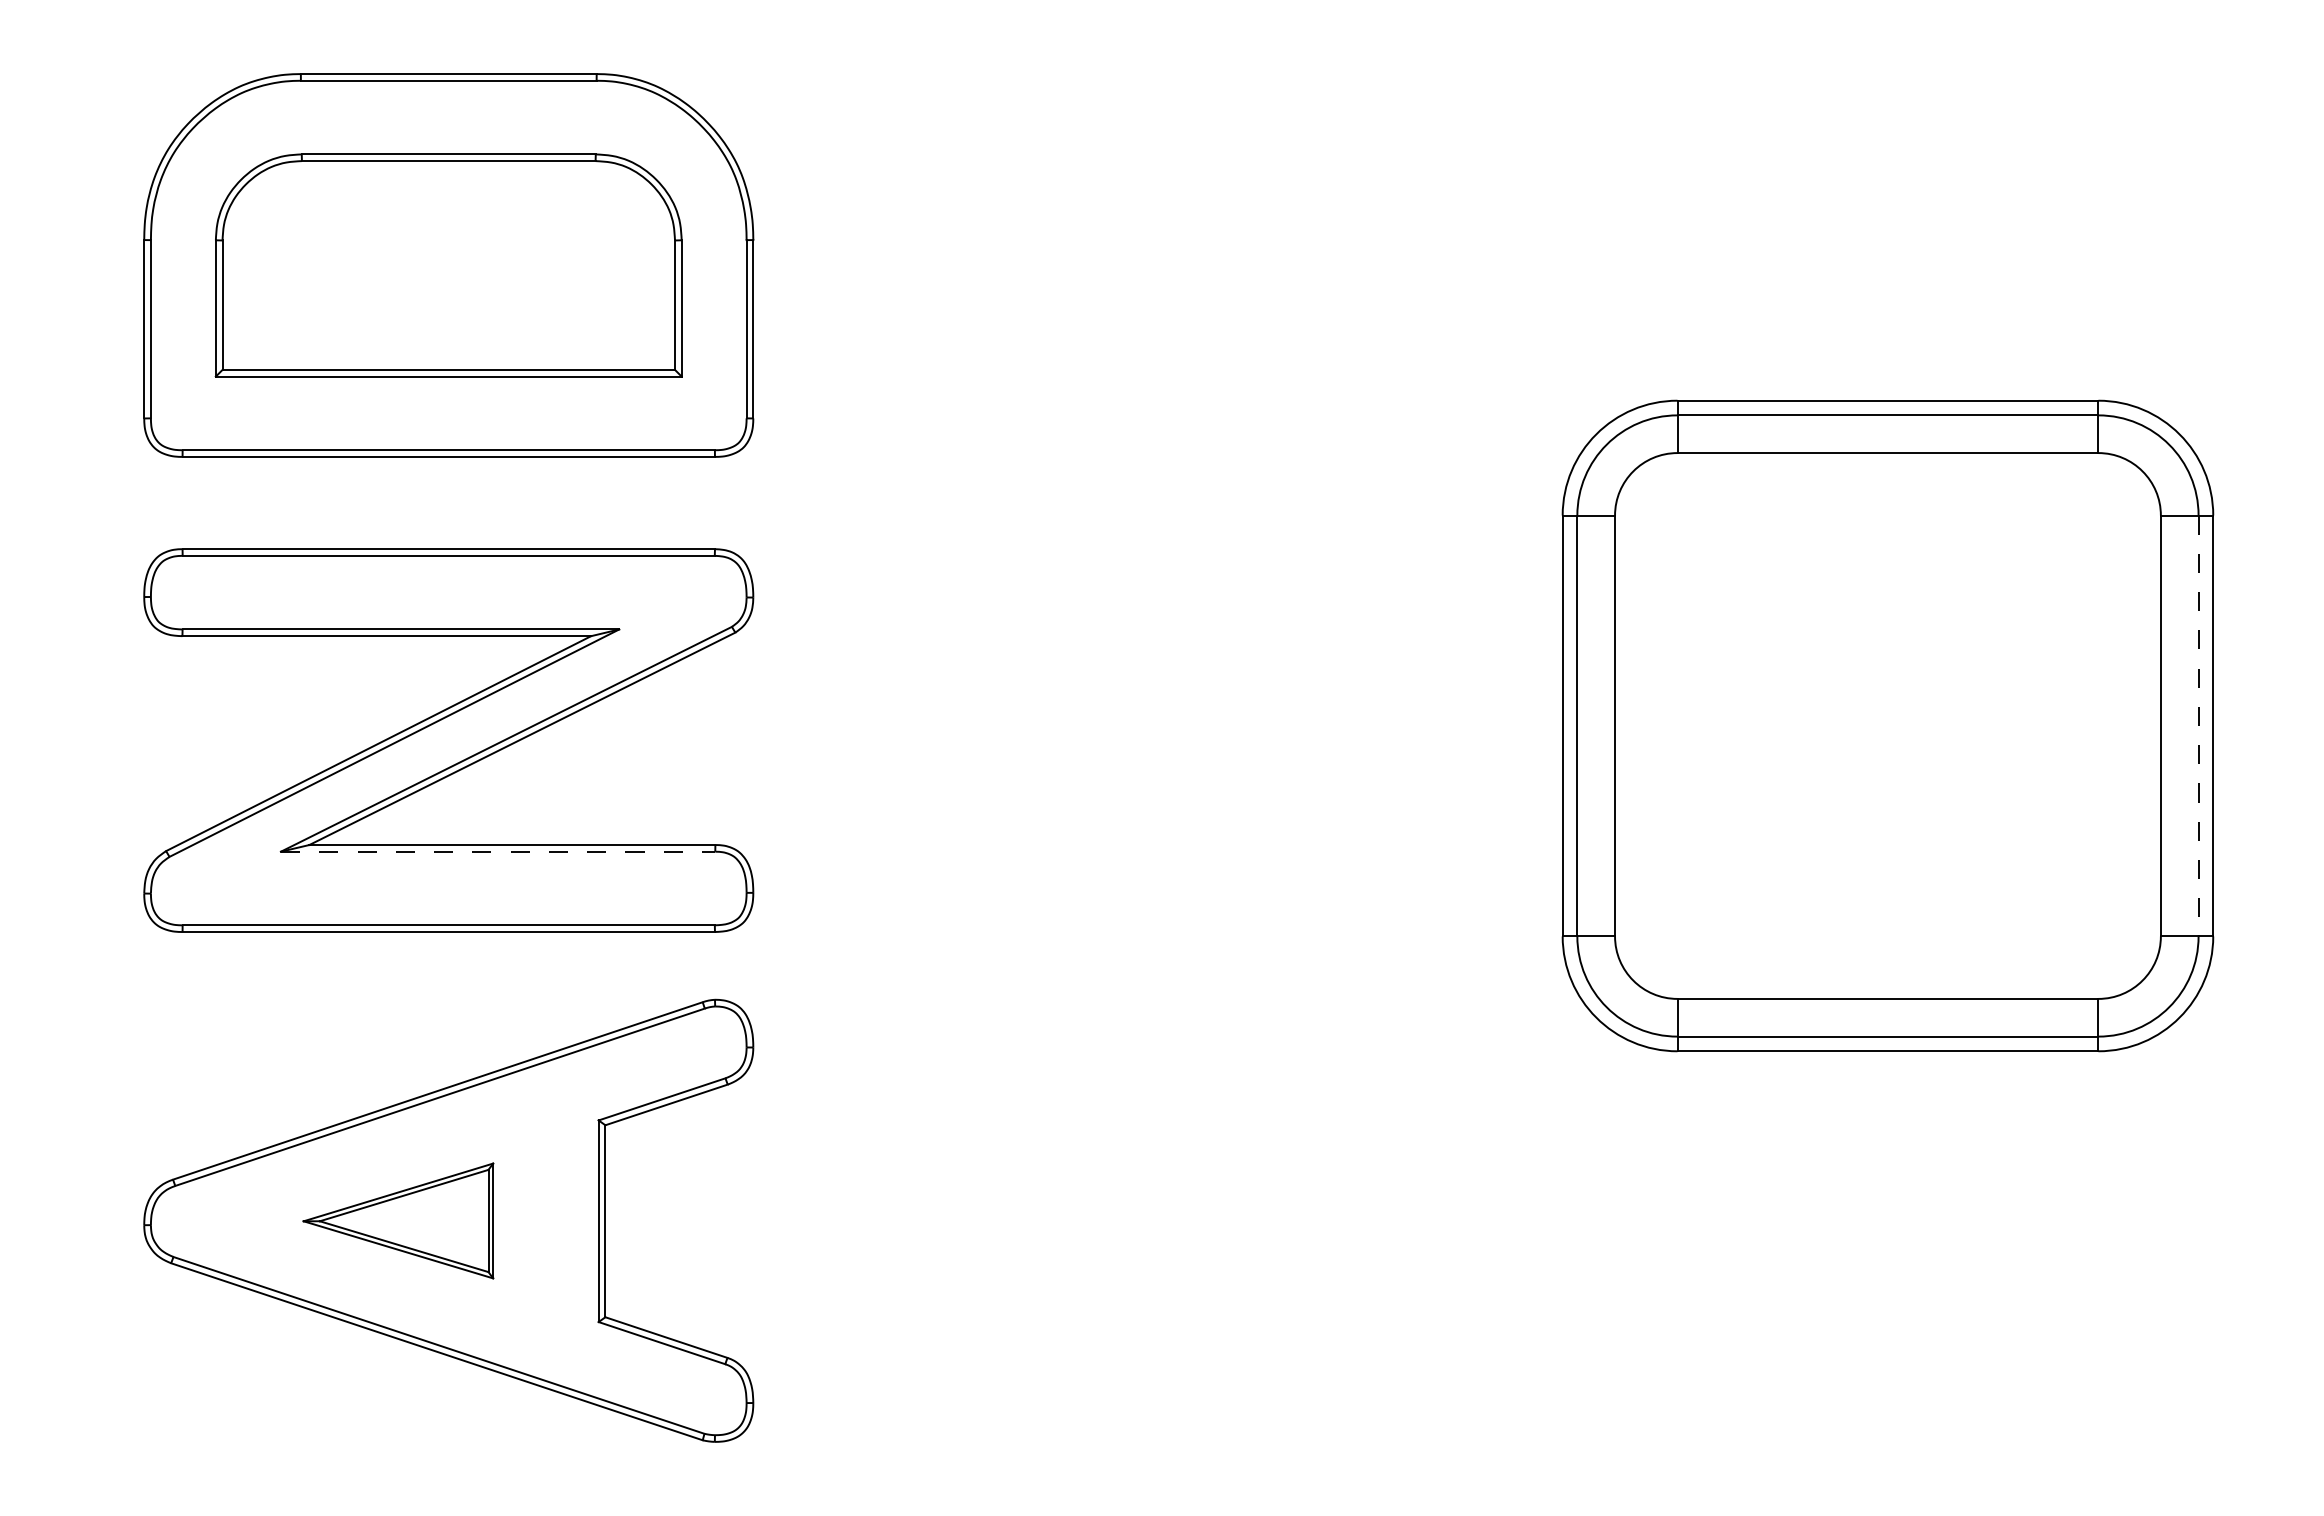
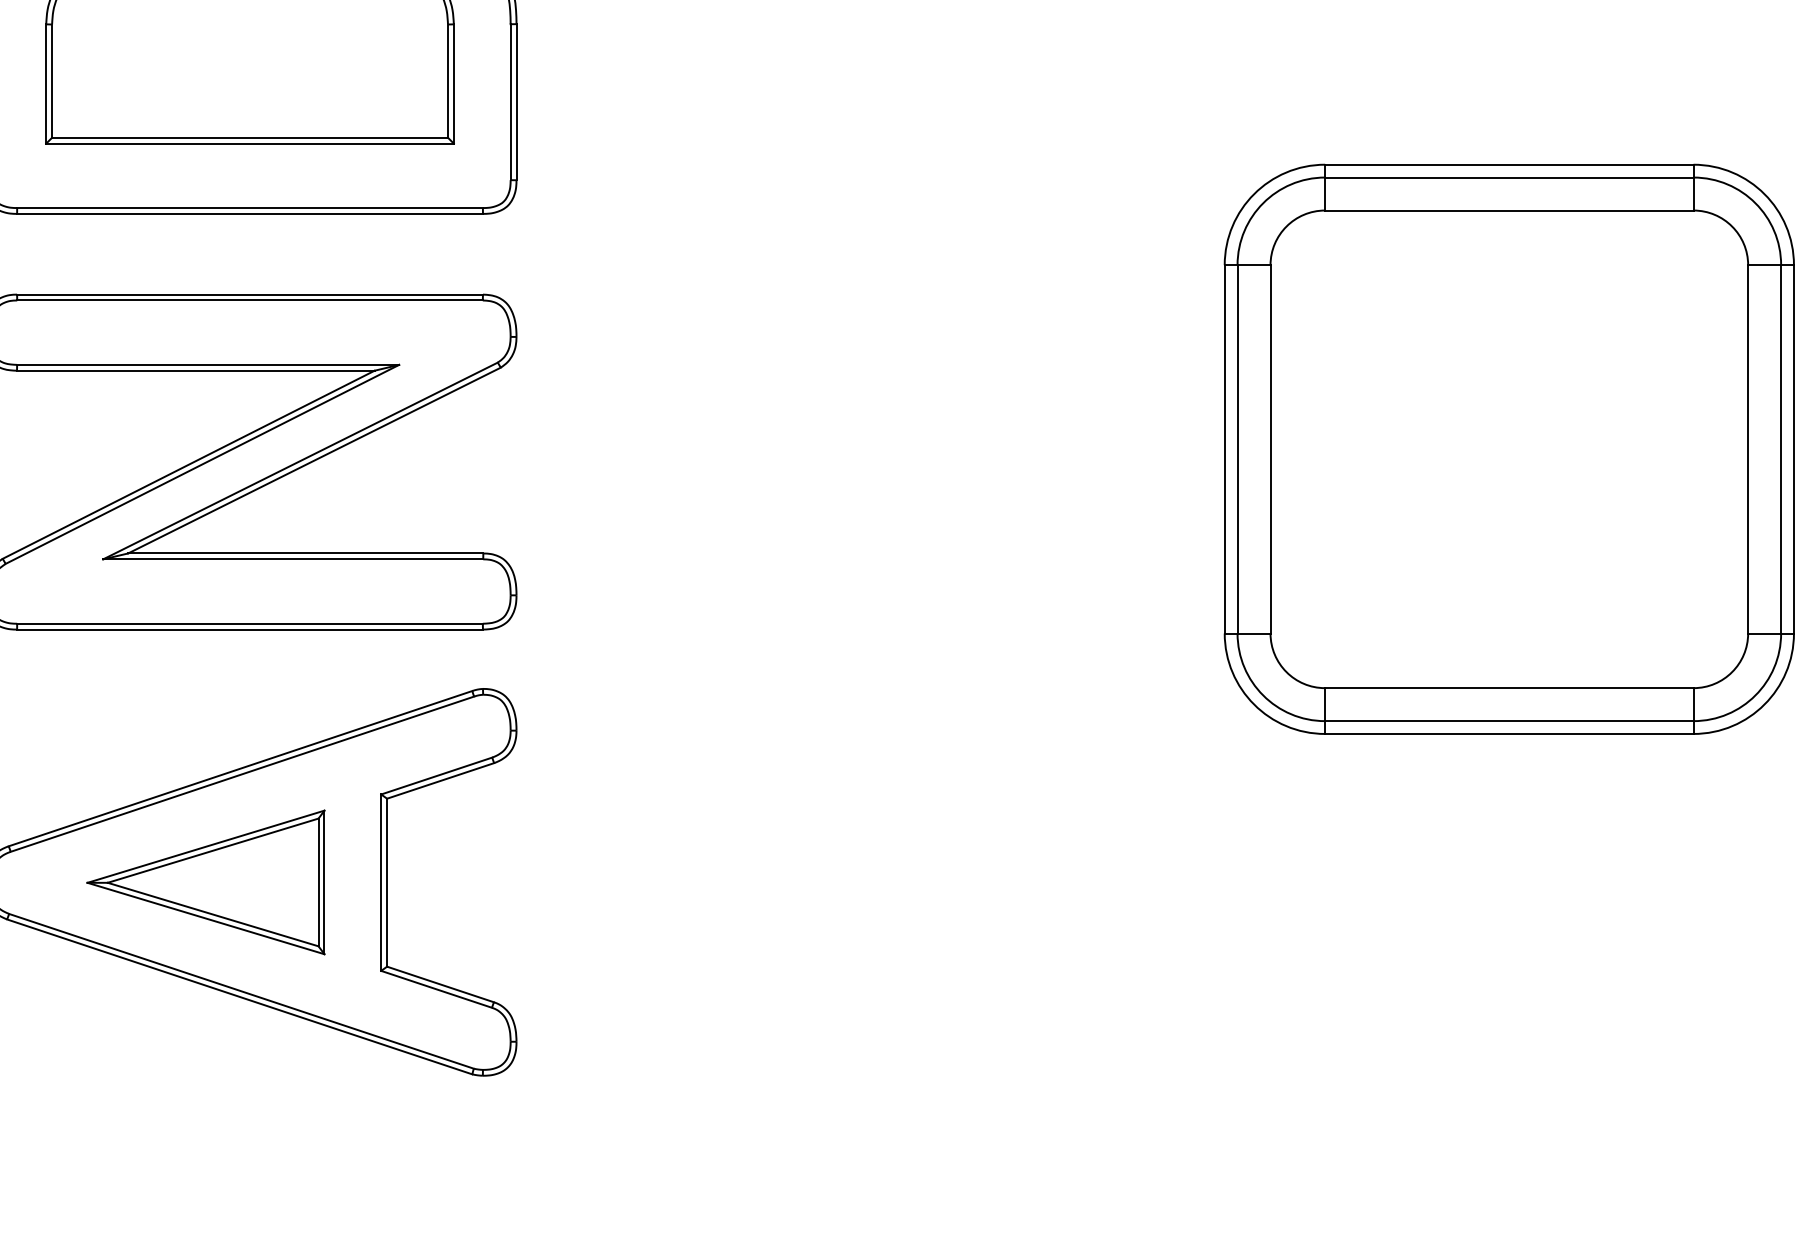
line: (2198, 726) -> (1781, 449), dashed -> solid
line: (498, 851) -> (293, 559), dashed -> solid
part: (398, 1220) -> (206, 882), size x1.43

